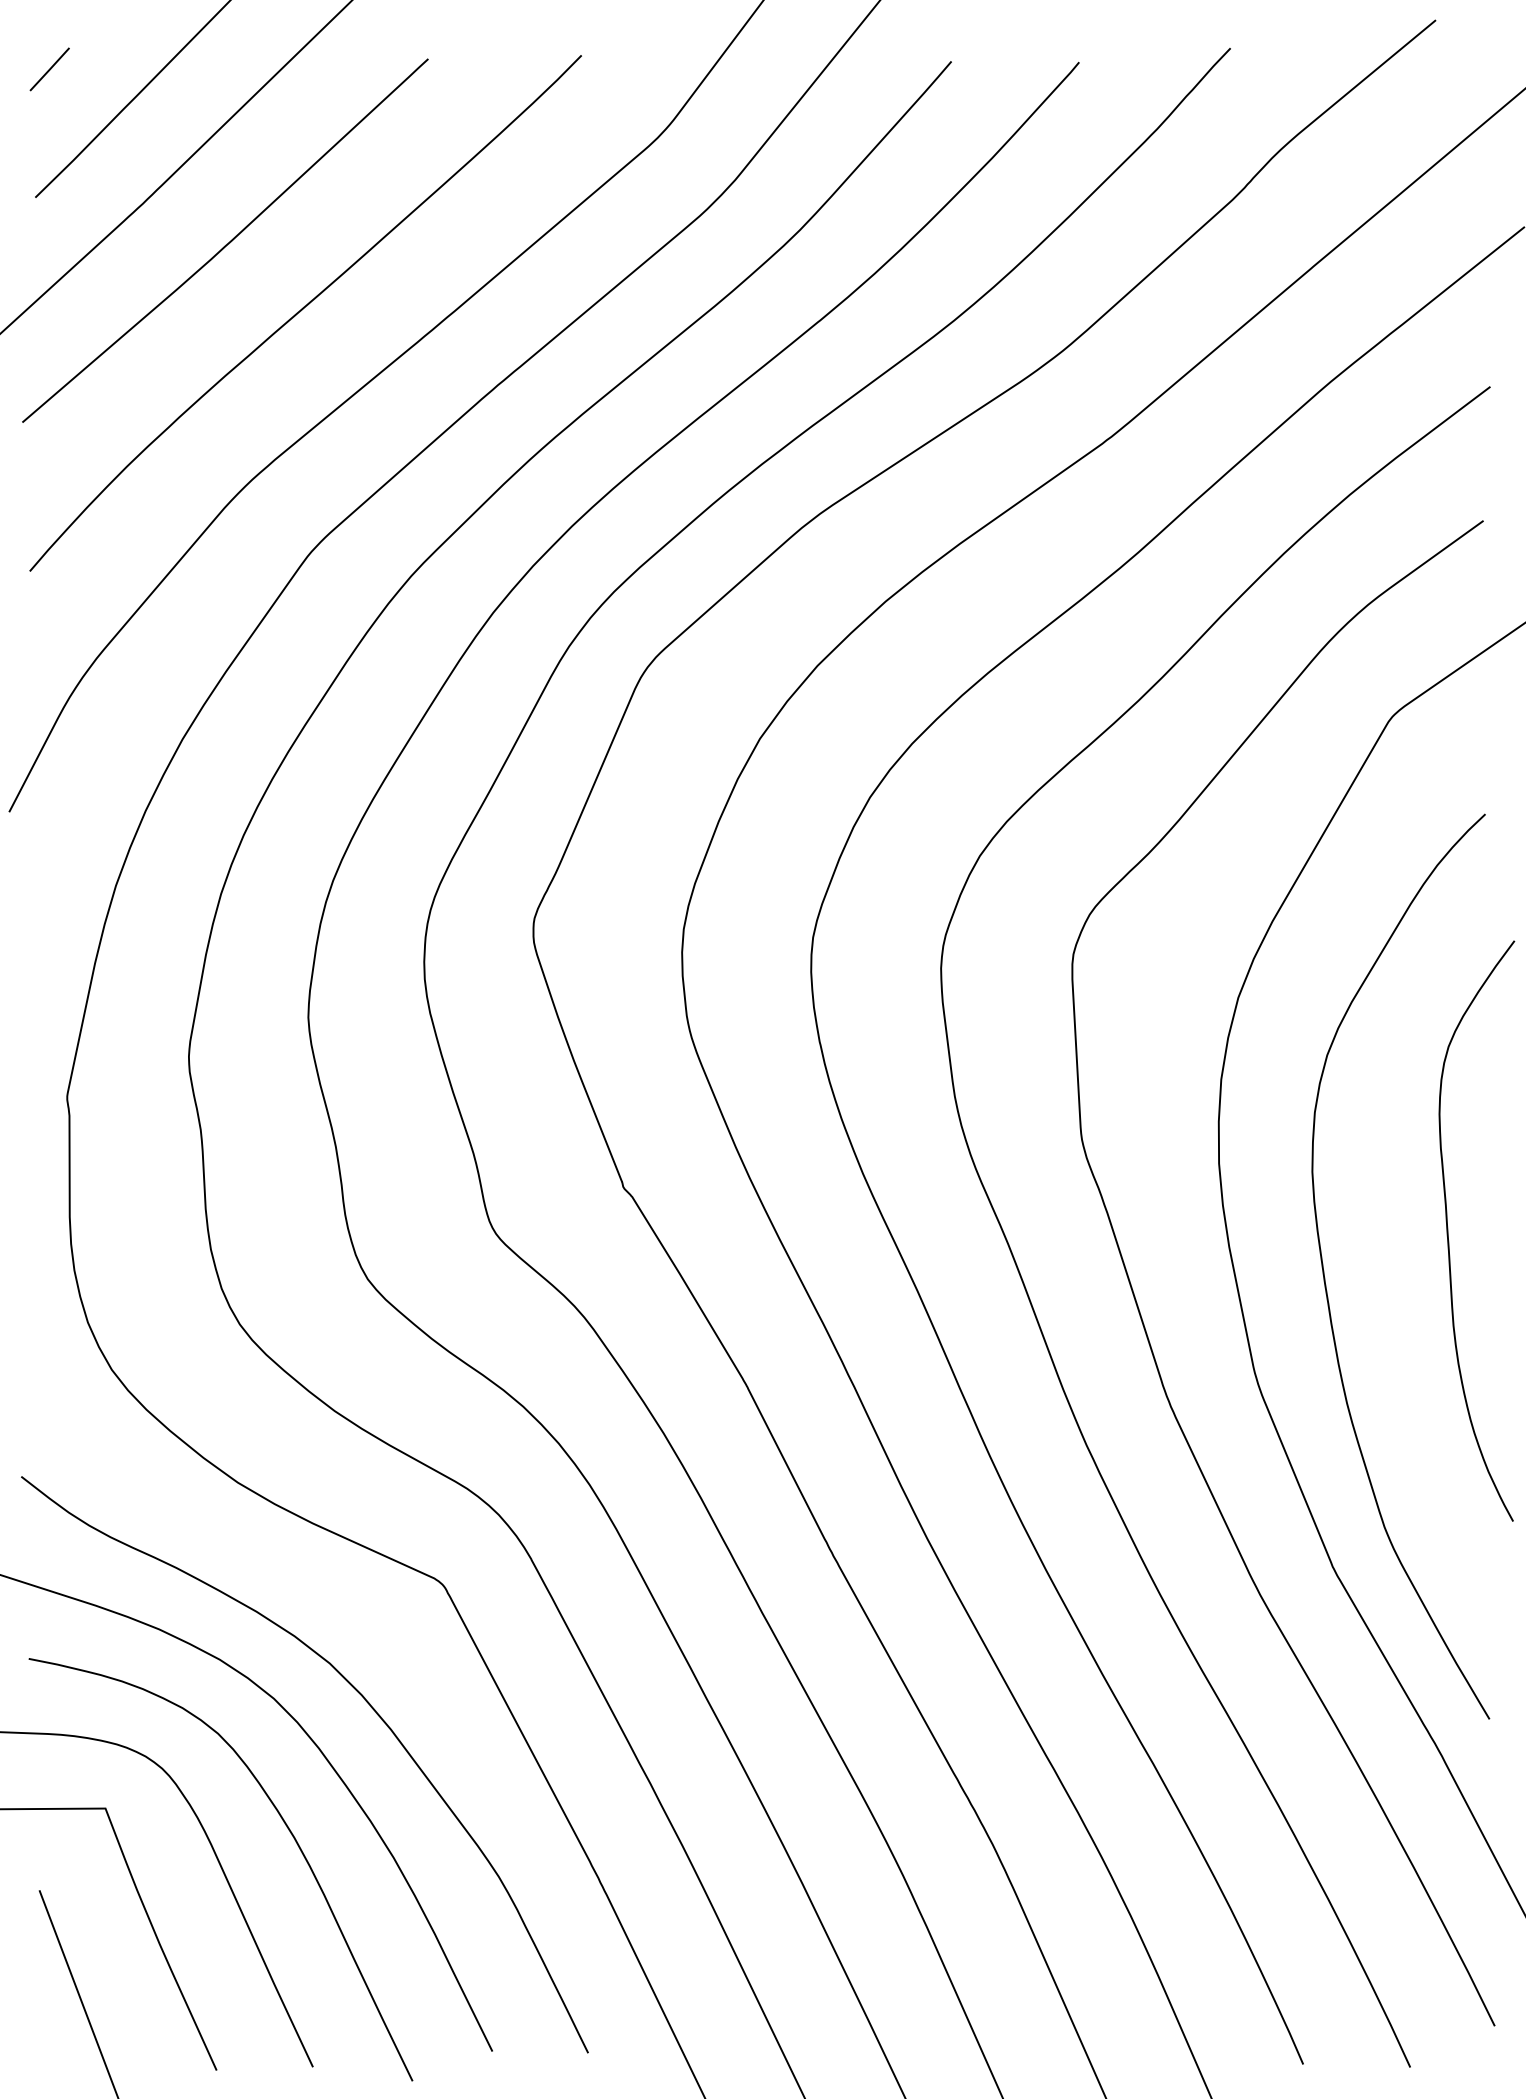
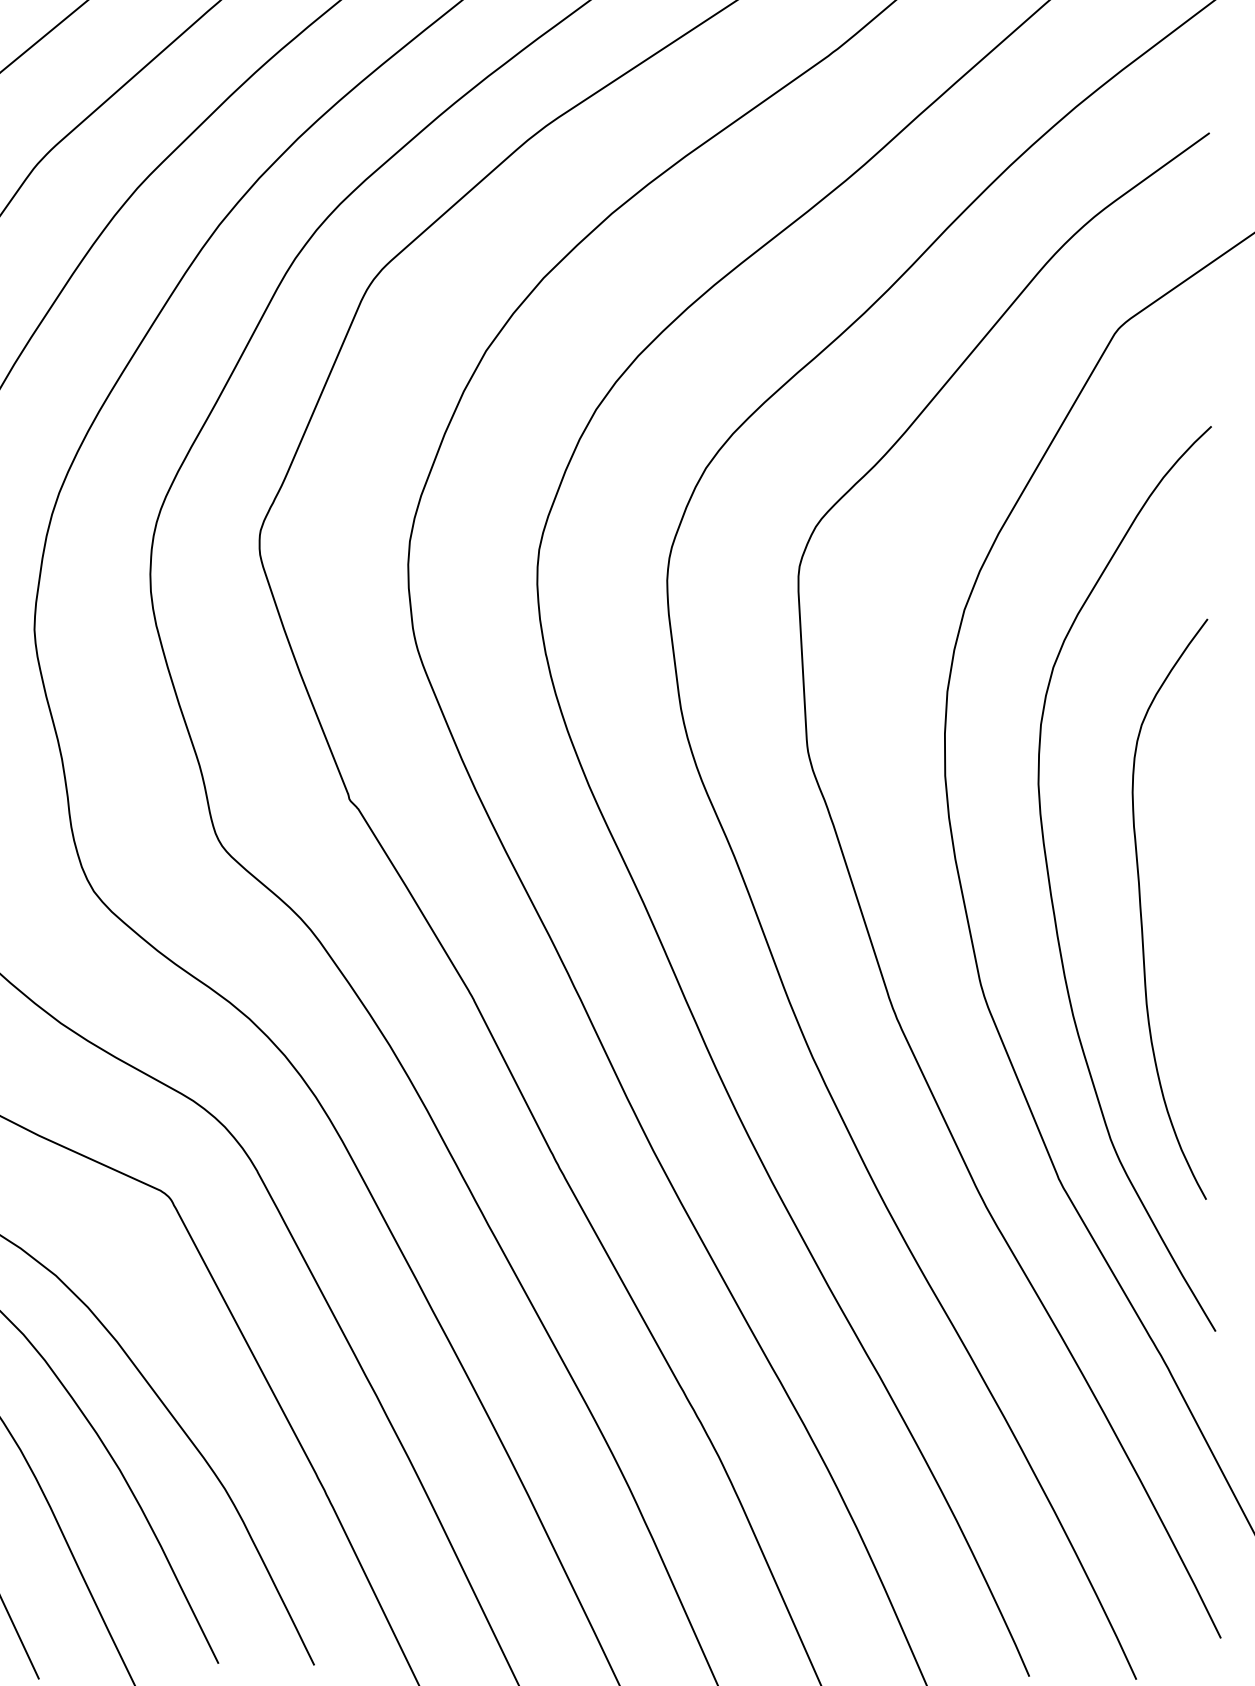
curve: (1448, 1230) -> (1141, 908), moved

